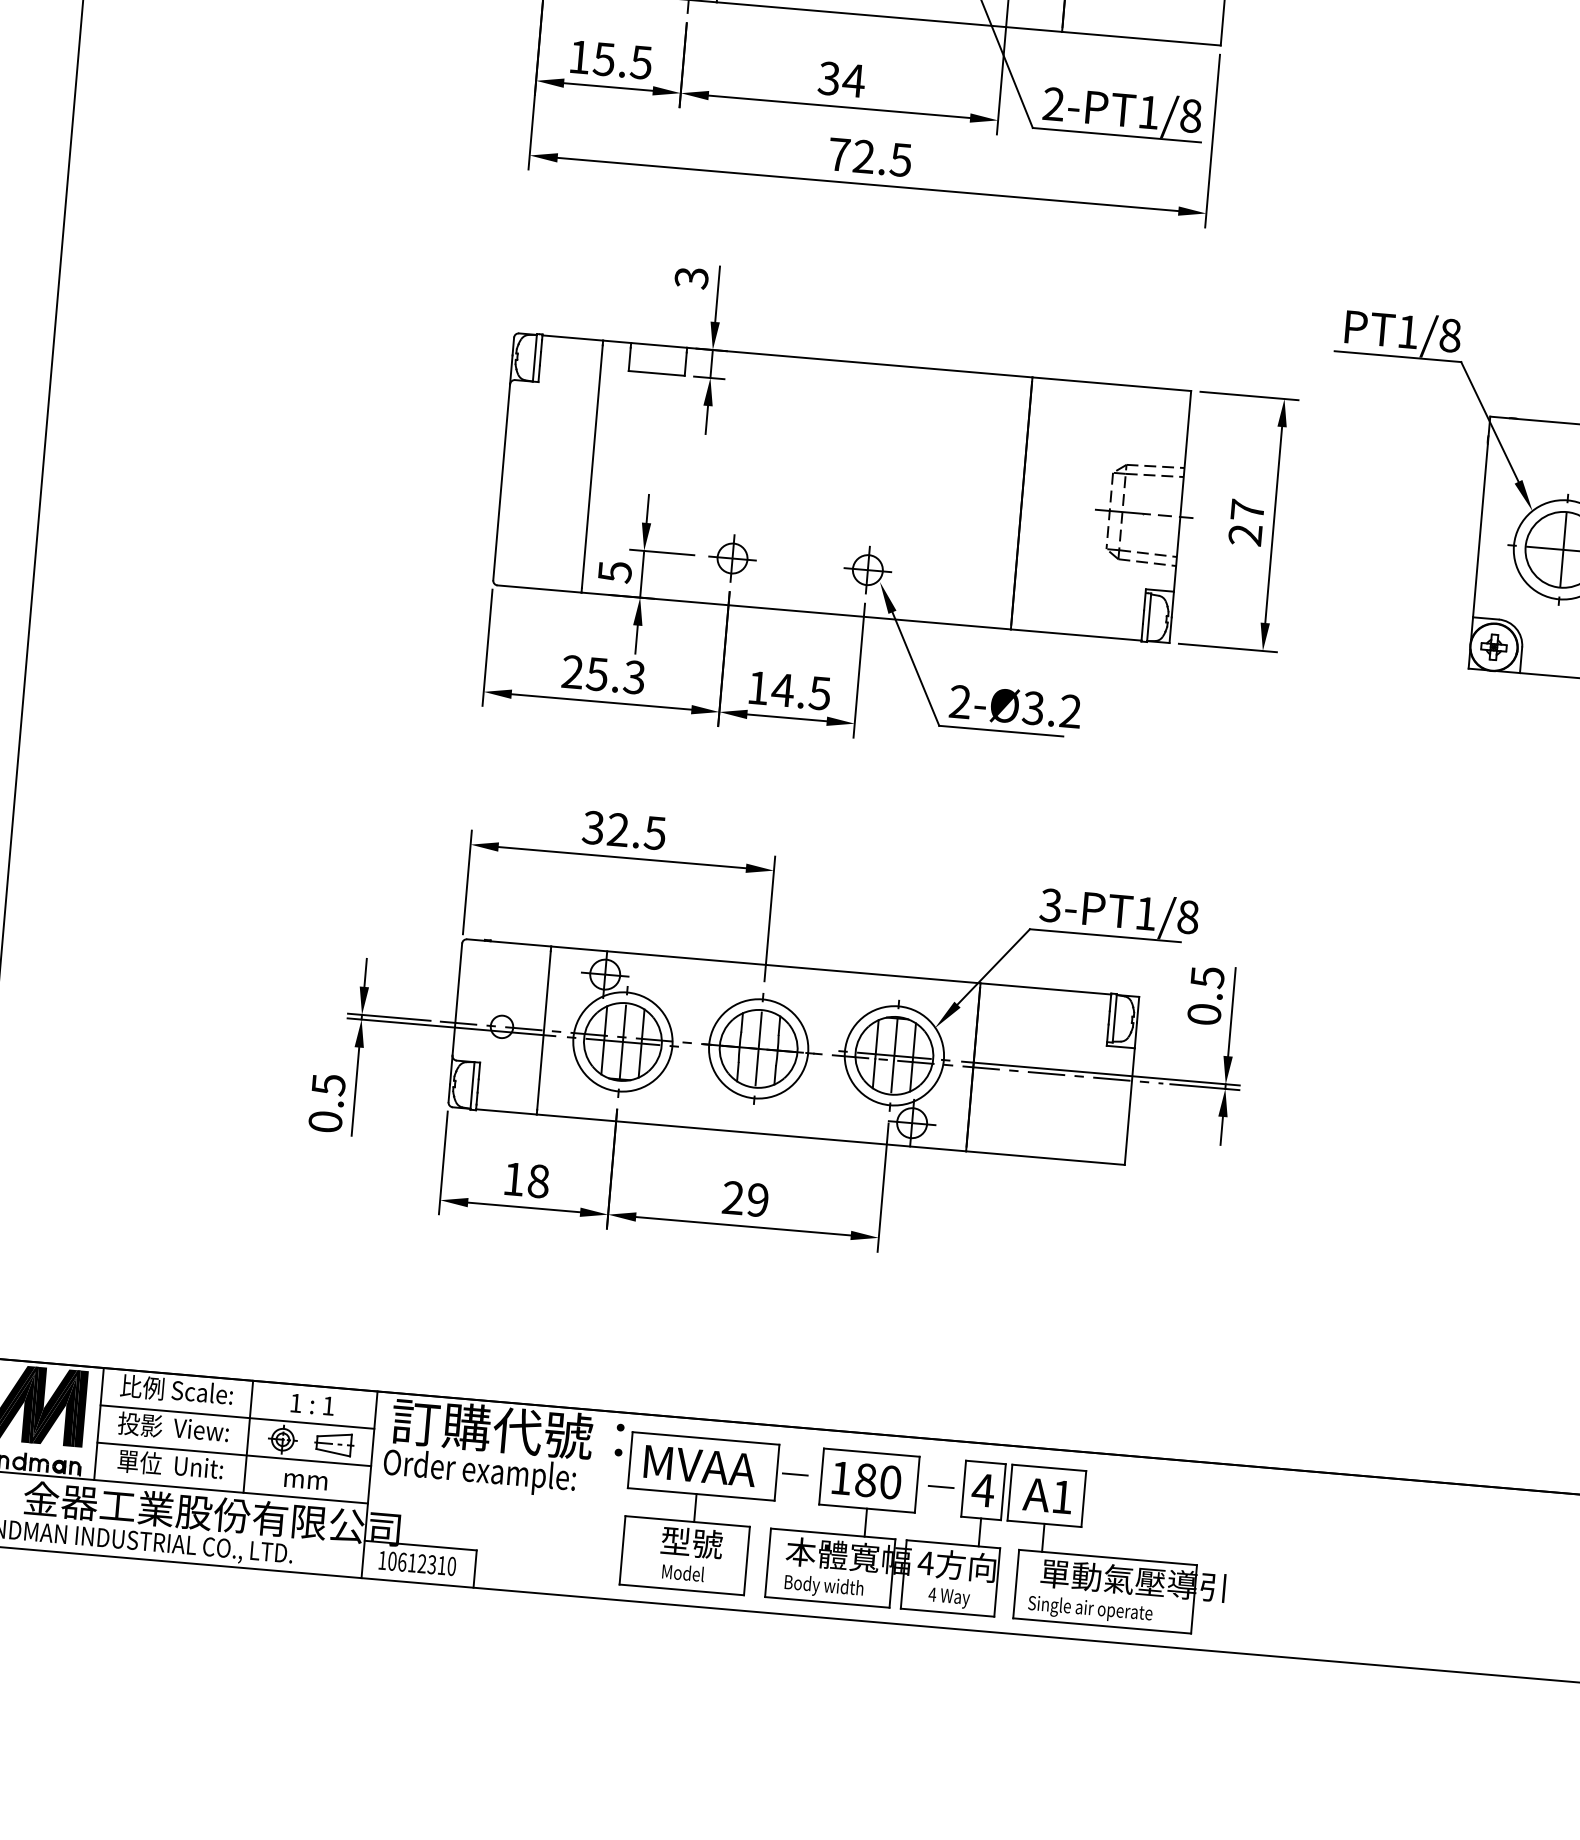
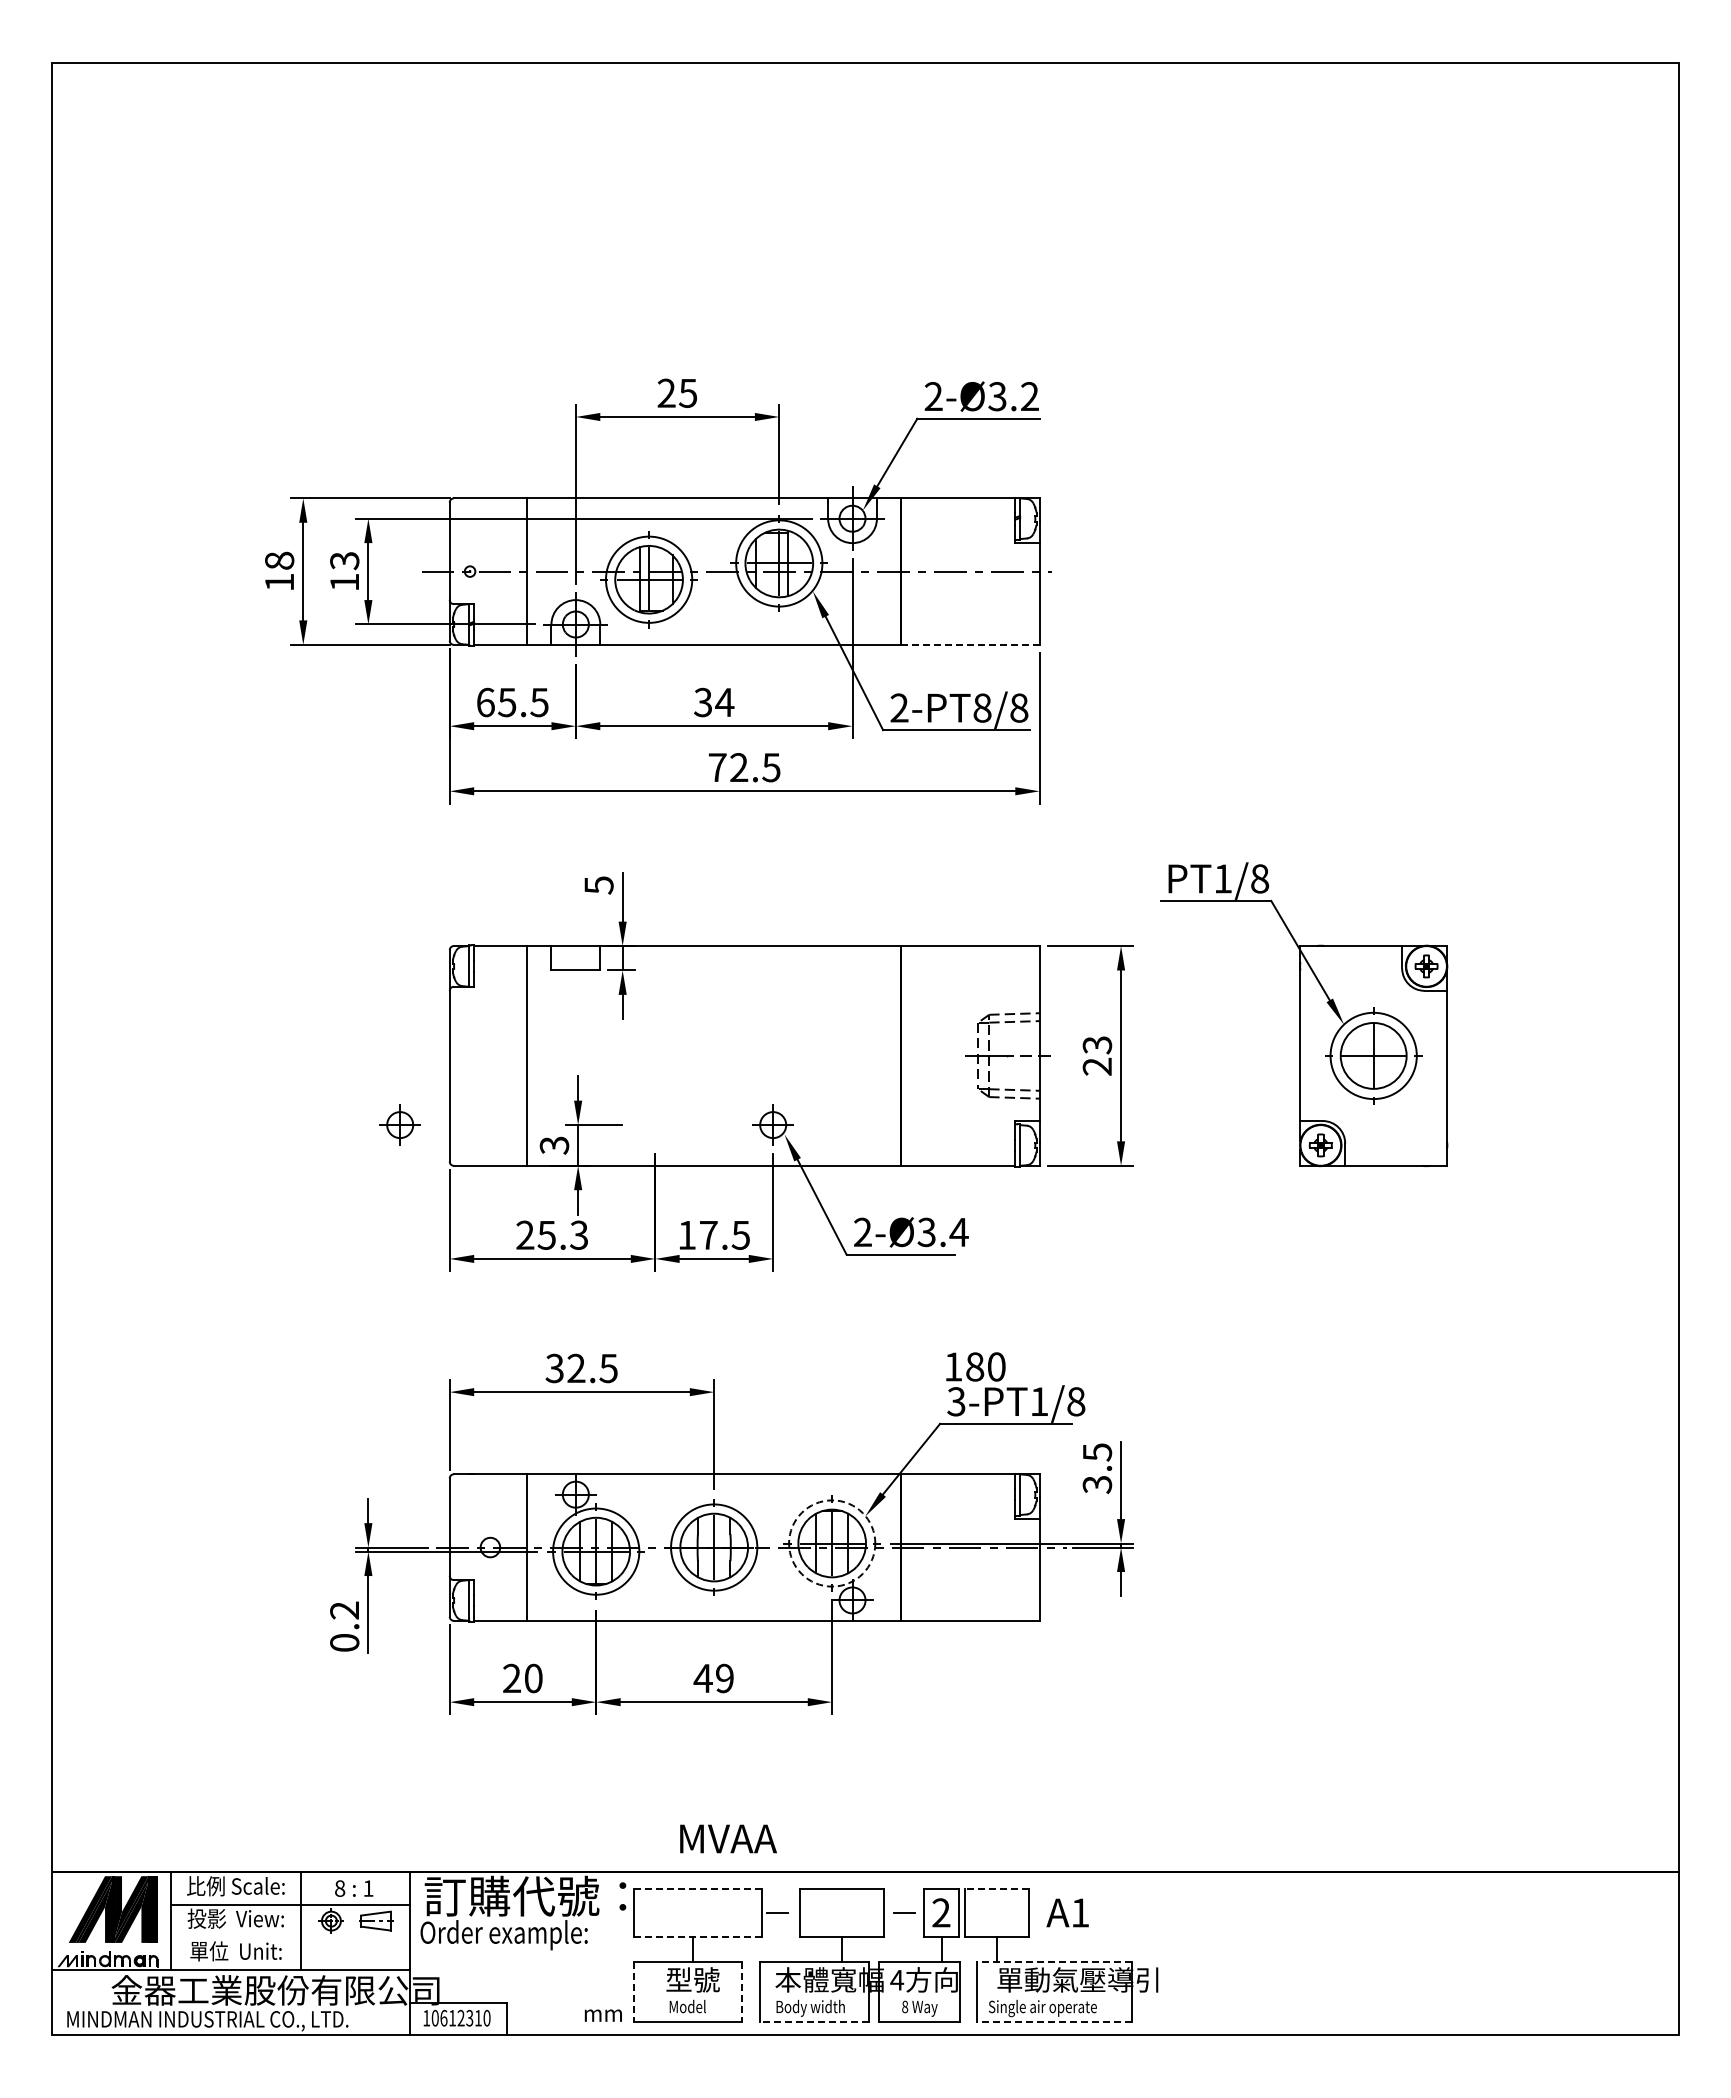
line: (1142, 38) -> (971, 644), solid -> dashed
text: (579, 57) -> (485, 702), 15.5 -> 65.5
text: (1149, 111) -> (982, 707), 2-PT1/8 -> 2-PT8/8
text: (691, 278) -> (598, 885), 3 -> 5
text: (1247, 510) -> (1097, 1045), 27 -> 23
part: (731, 557) -> (399, 1124), moved
text: (613, 570) -> (553, 1144), 5 -> 3
text: (782, 690) -> (708, 1235), 14.5 -> 17.5
text: (1069, 710) -> (958, 1231), 2-Ø3.2 -> 2-Ø3.4
text: (1204, 1014) -> (1097, 1484), 0.5 -> 3.5
circle: (894, 1055) -> (832, 1543), solid -> dashed
text: (328, 1084) -> (344, 1610), 0.5 -> 0.2
text: (525, 1180) -> (522, 1678), 18 -> 20
text: (732, 1196) -> (702, 1677), 29 -> 49
text: (296, 1403) -> (340, 1888), 1 -> 8
line: (705, 1438) -> (697, 1888), solid -> dashed
line: (234, 1454) -> (290, 1937), removed
text: (700, 1465) -> (728, 1838), moved
line: (1048, 1467) -> (996, 1888), solid -> dashed
text: (866, 1479) -> (975, 1366), moved
text: (304, 1481) -> (602, 2015), moved
text: (983, 1489) -> (941, 1912), 4 -> 2
line: (701, 1494) -> (697, 1937), solid -> dashed
text: (1047, 1495) -> (1067, 1912), moved
line: (622, 1550) -> (633, 1991), solid -> dashed
line: (1108, 1557) -> (1054, 1961), solid -> dashed
line: (747, 1560) -> (742, 1991), solid -> dashed
text: (931, 1594) -> (904, 2006), 4 -> 8
line: (827, 1602) -> (814, 2021), solid -> dashed
line: (1102, 1625) -> (1054, 2021), solid -> dashed

